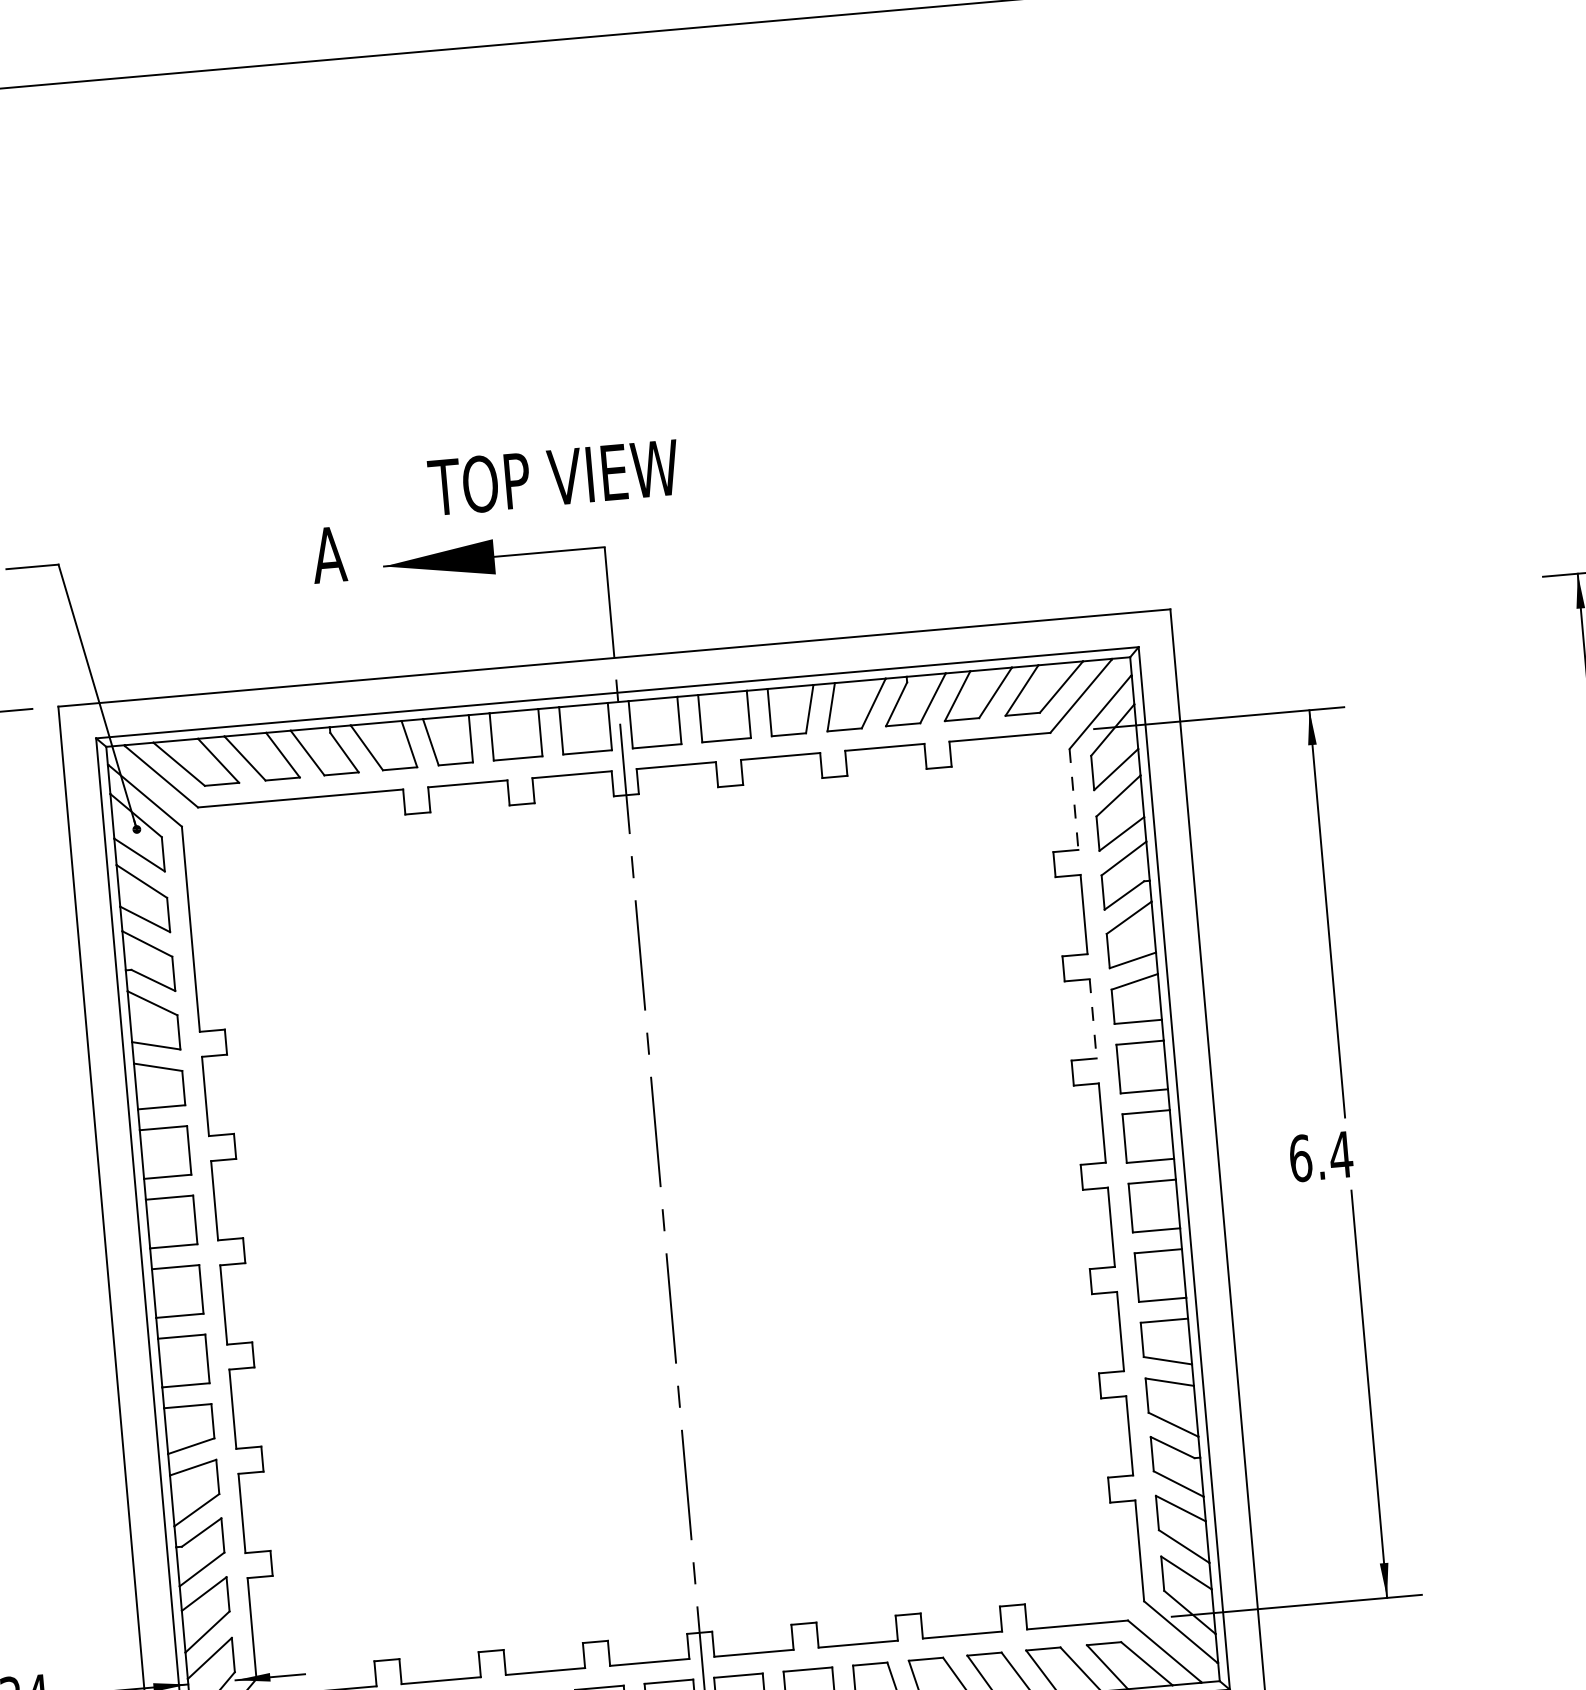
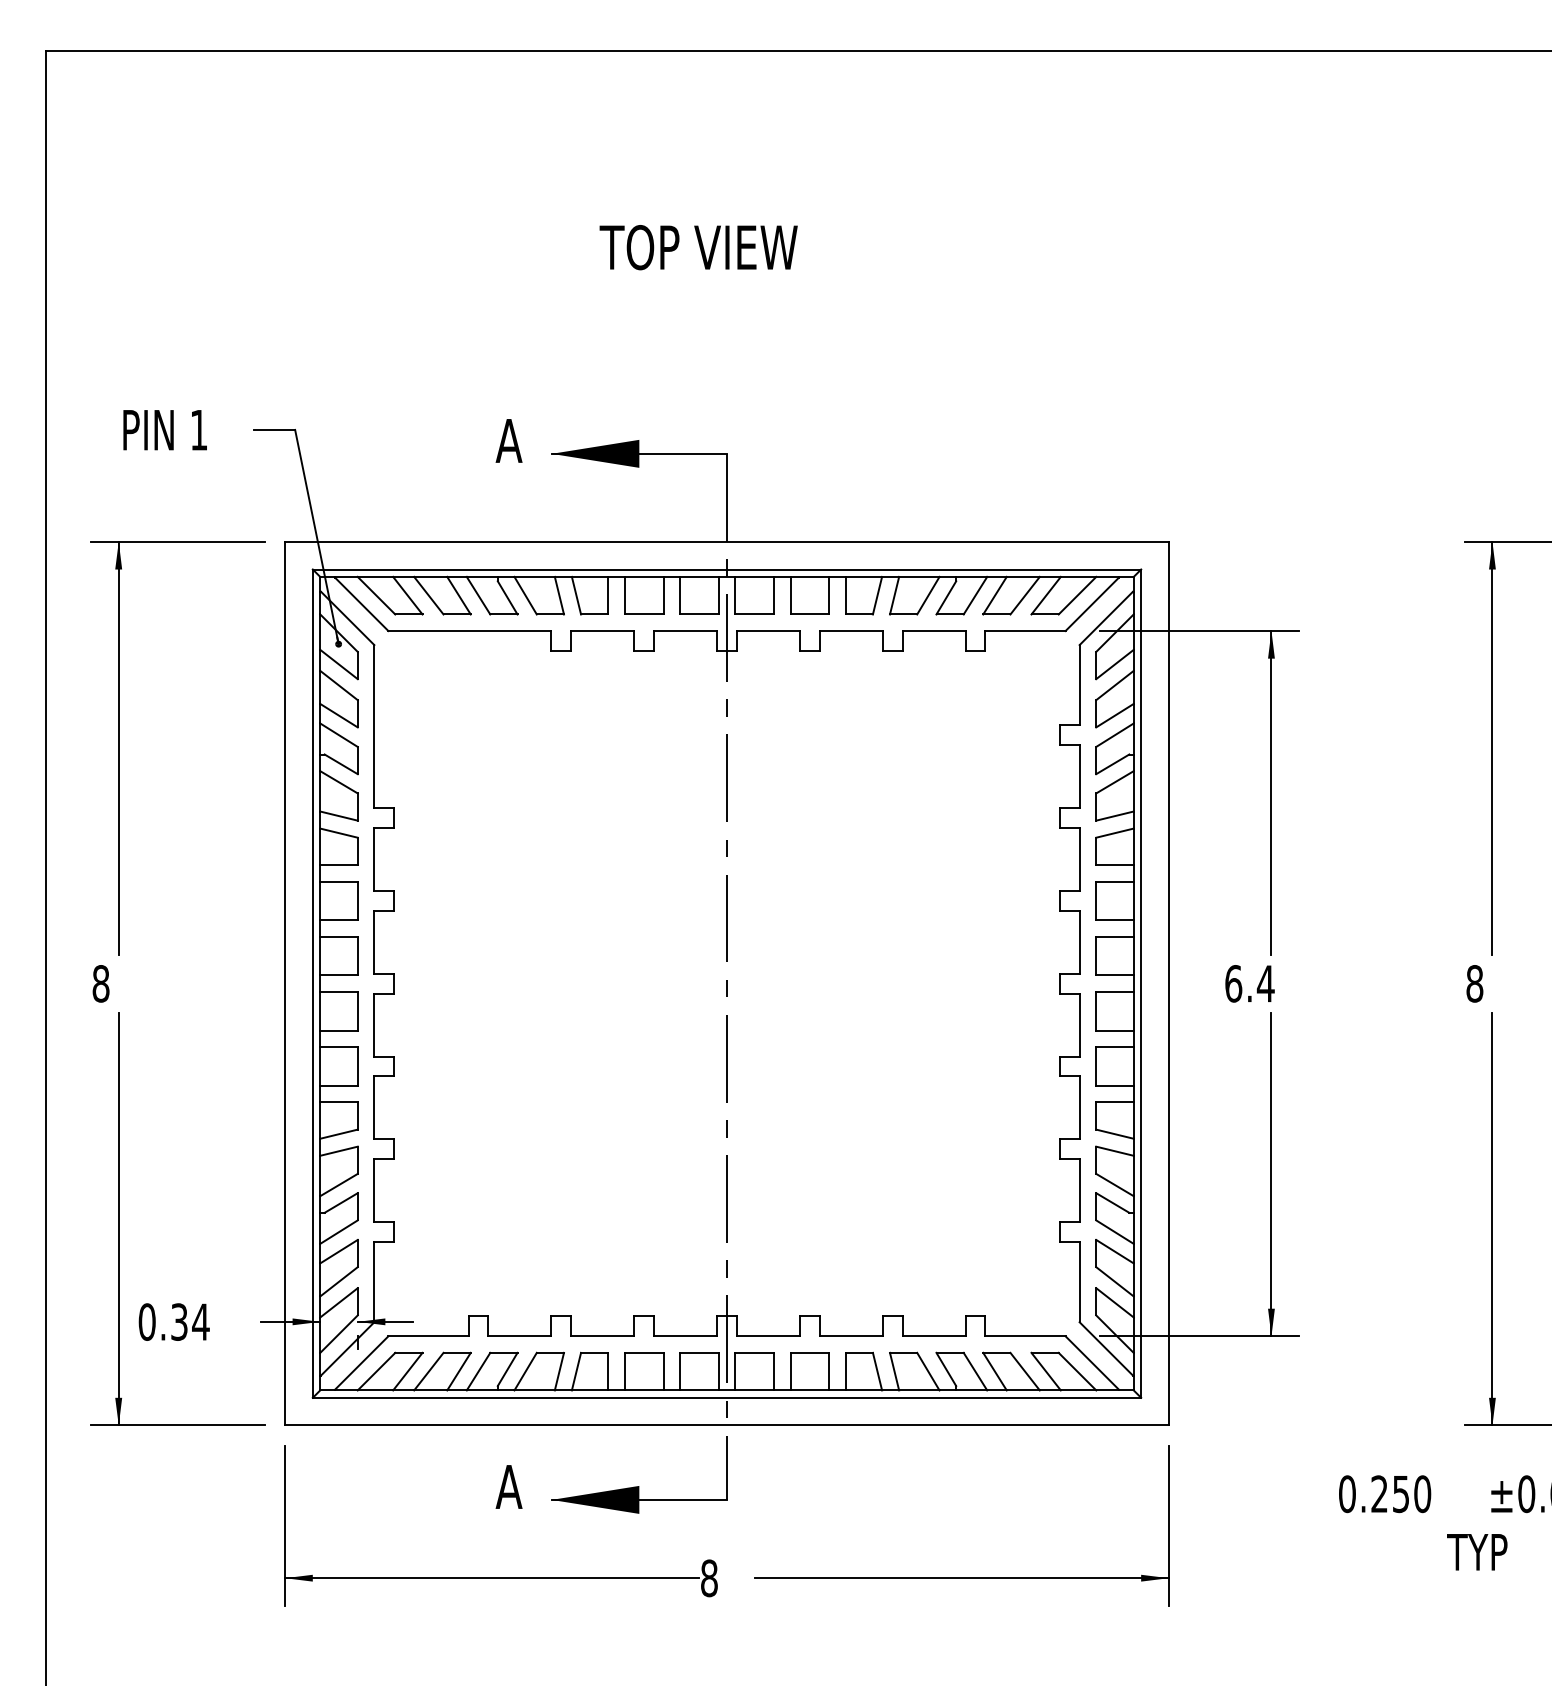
text: (553, 477) -> (698, 247), moved
line: (1073, 799) -> (1079, 685), dashed -> solid
line: (1093, 1018) -> (1079, 859), dashed -> solid

